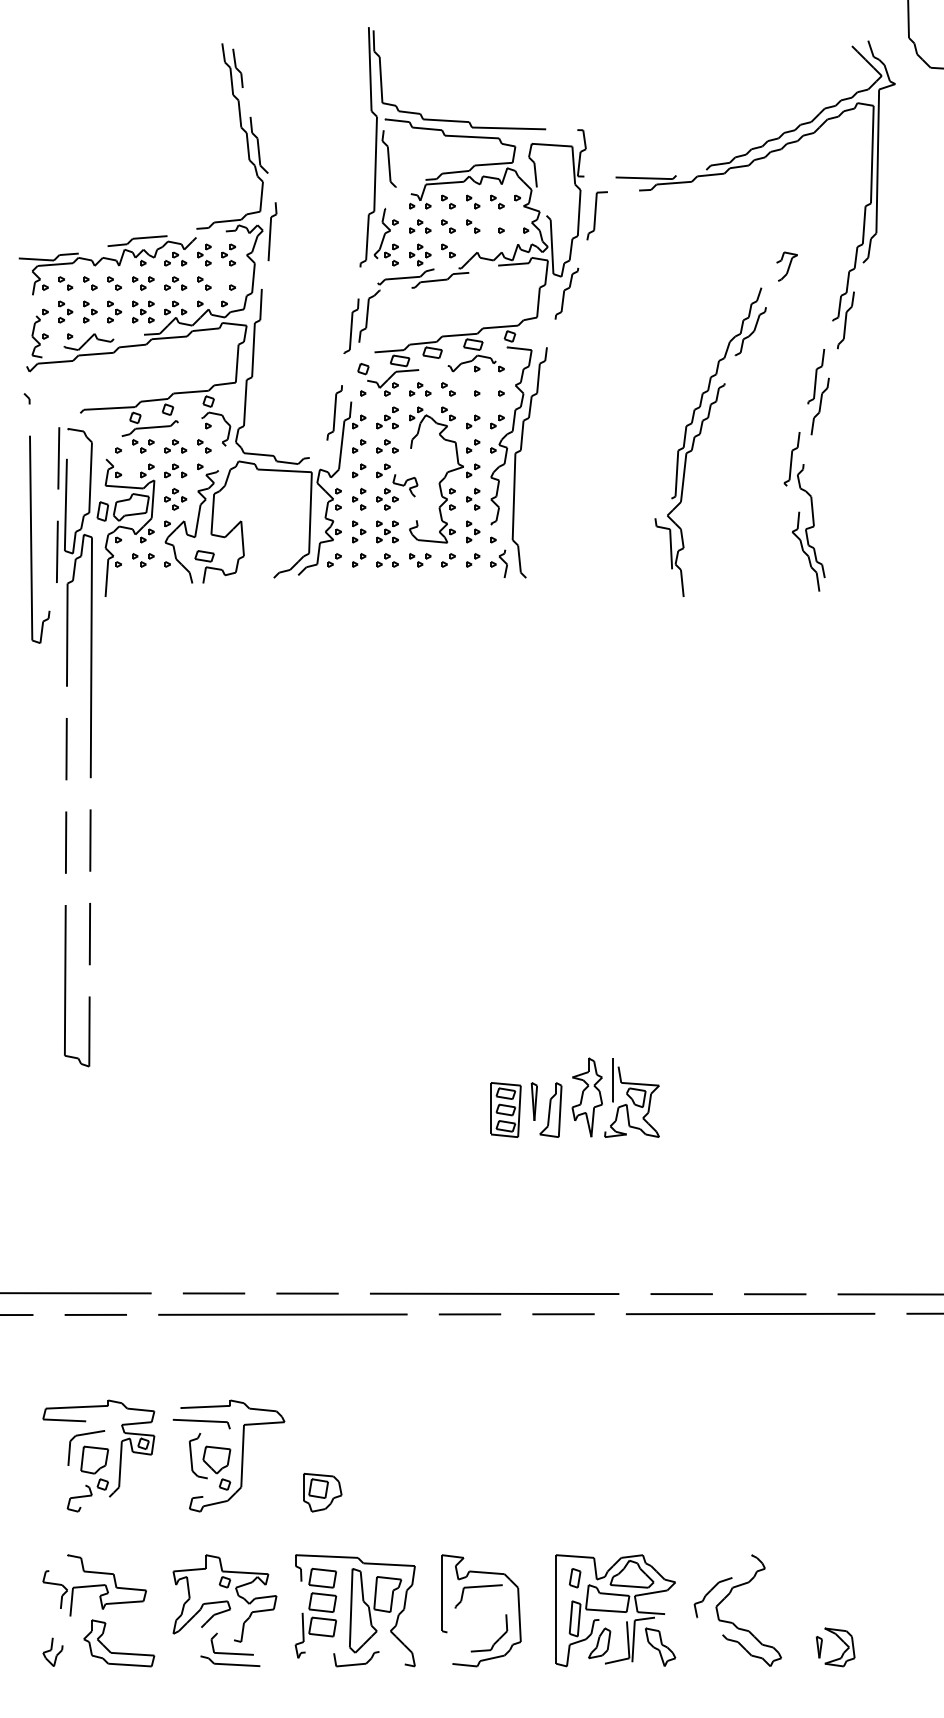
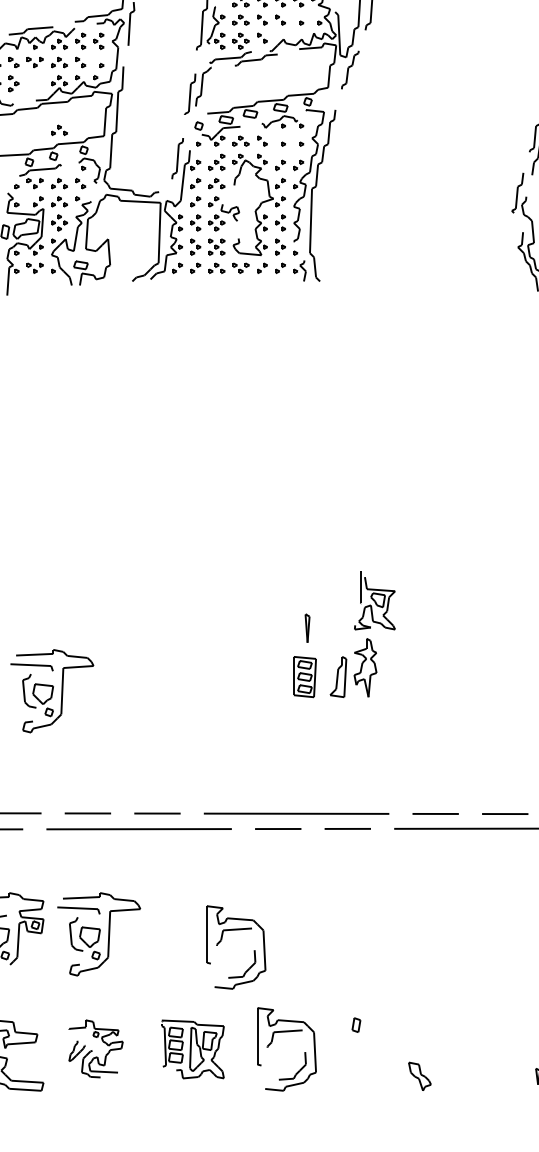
part: (143, 311) -> (35, 83), removed
part: (175, 374) -> (59, 130), added
curve: (709, 417) -> (456, 162), removed
part: (631, 1097) -> (374, 600), moved
part: (533, 1101) -> (306, 628), moved
part: (165, 1128) -> (51, 690), added
part: (394, 1463) -> (222, 939), added
part: (322, 1492) -> (168, 961), removed
part: (224, 1610) -> (95, 1049), size x0.7
part: (354, 1610) -> (192, 1049), size x0.7
part: (615, 1610) -> (386, 1049), removed
part: (731, 1621) -> (472, 1057), removed

